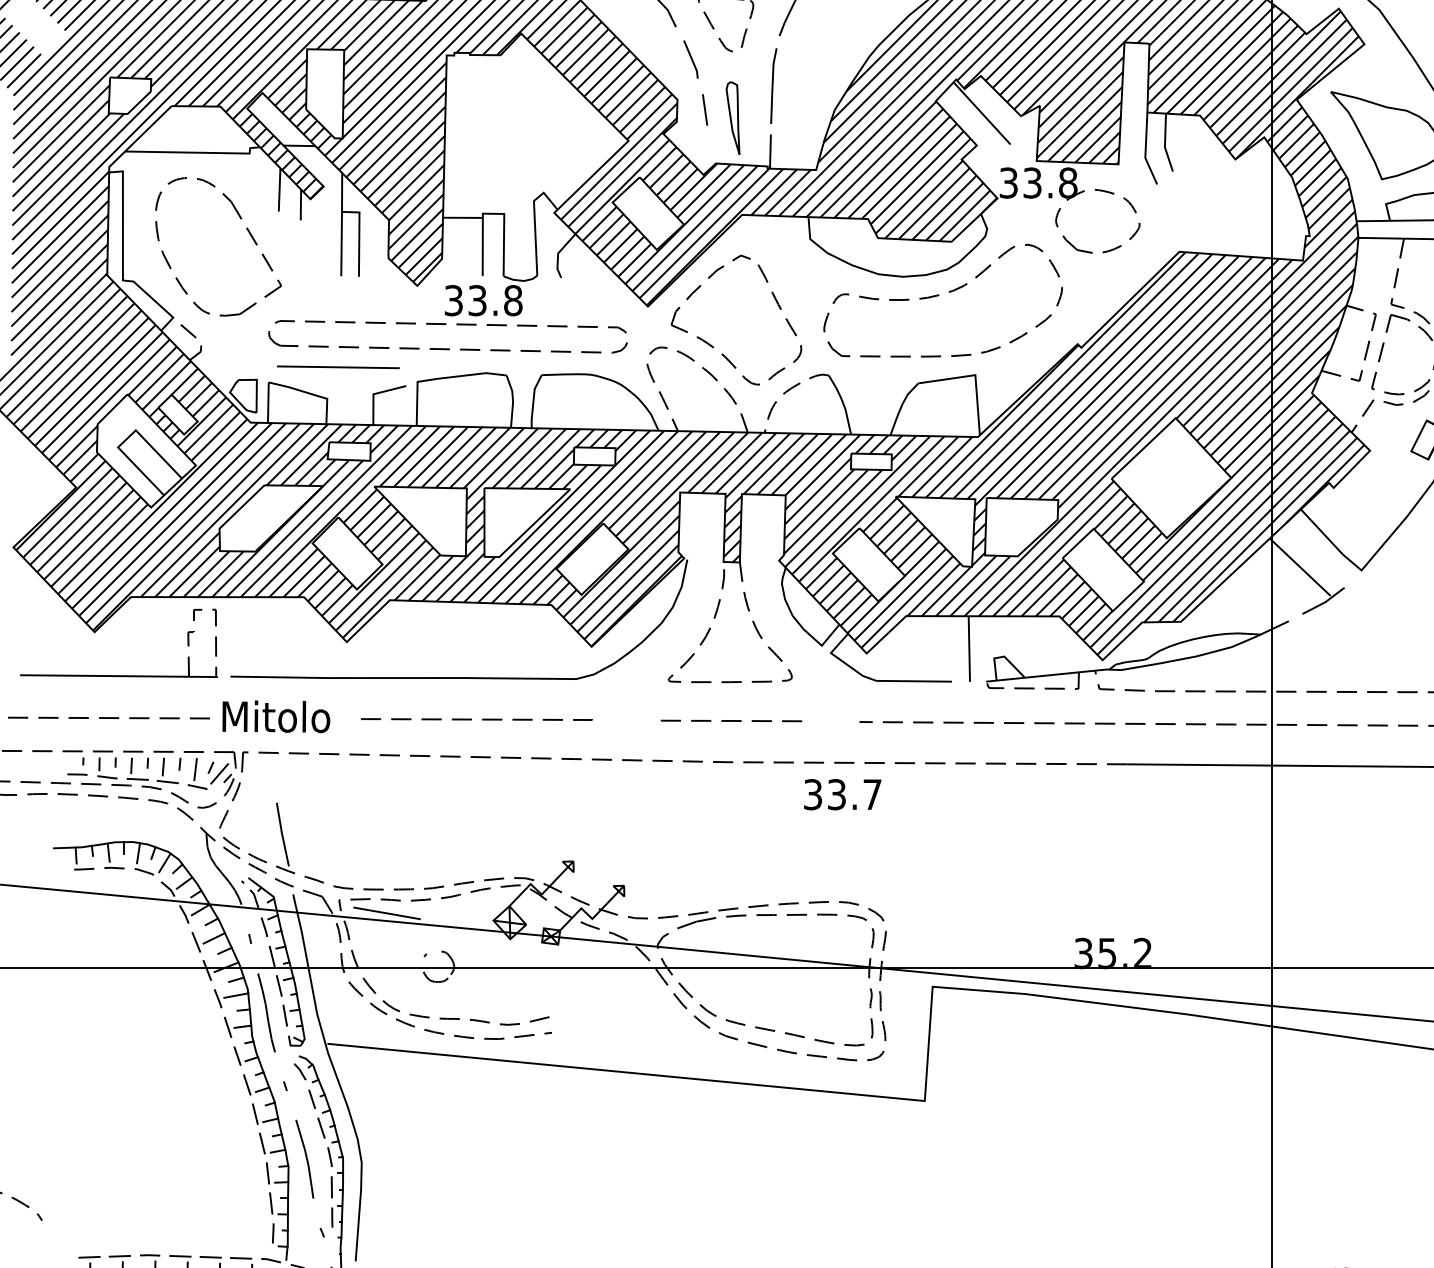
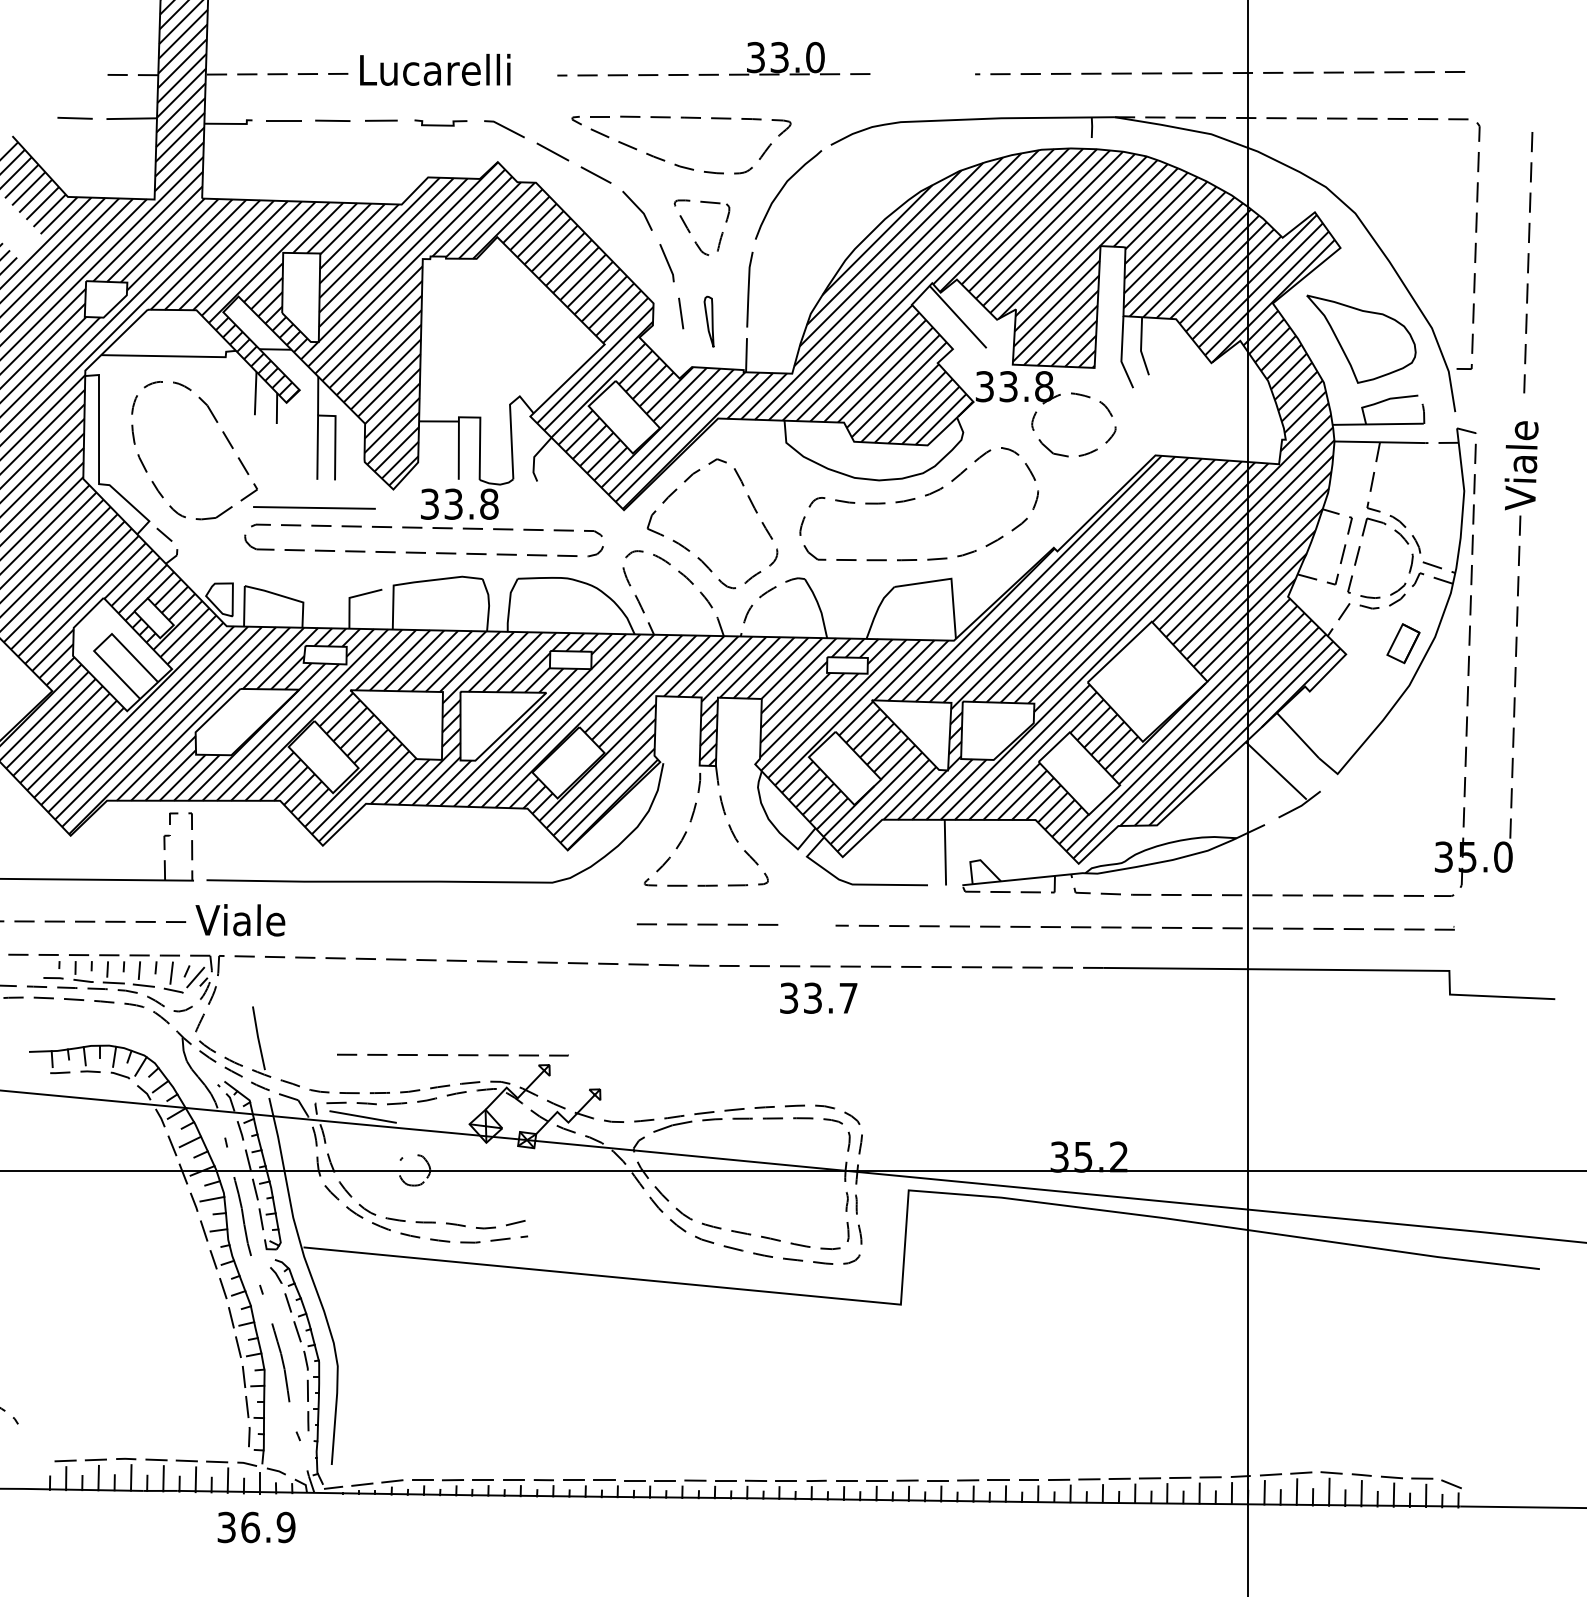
part: (732, 117) -> (708, 321), size x0.7
line: (338, 366) -> (314, 507), moved
text: (274, 716) -> (250, 920), Mitolo -> Viale
line: (472, 719) -> (448, 1055), moved

